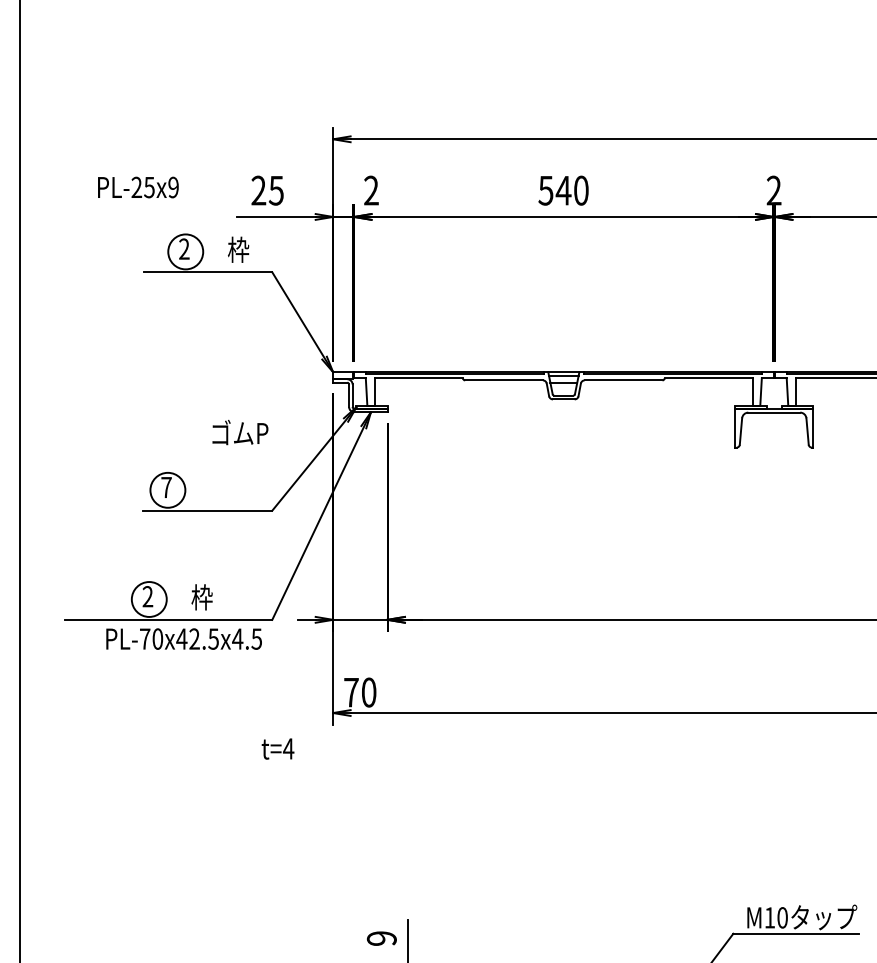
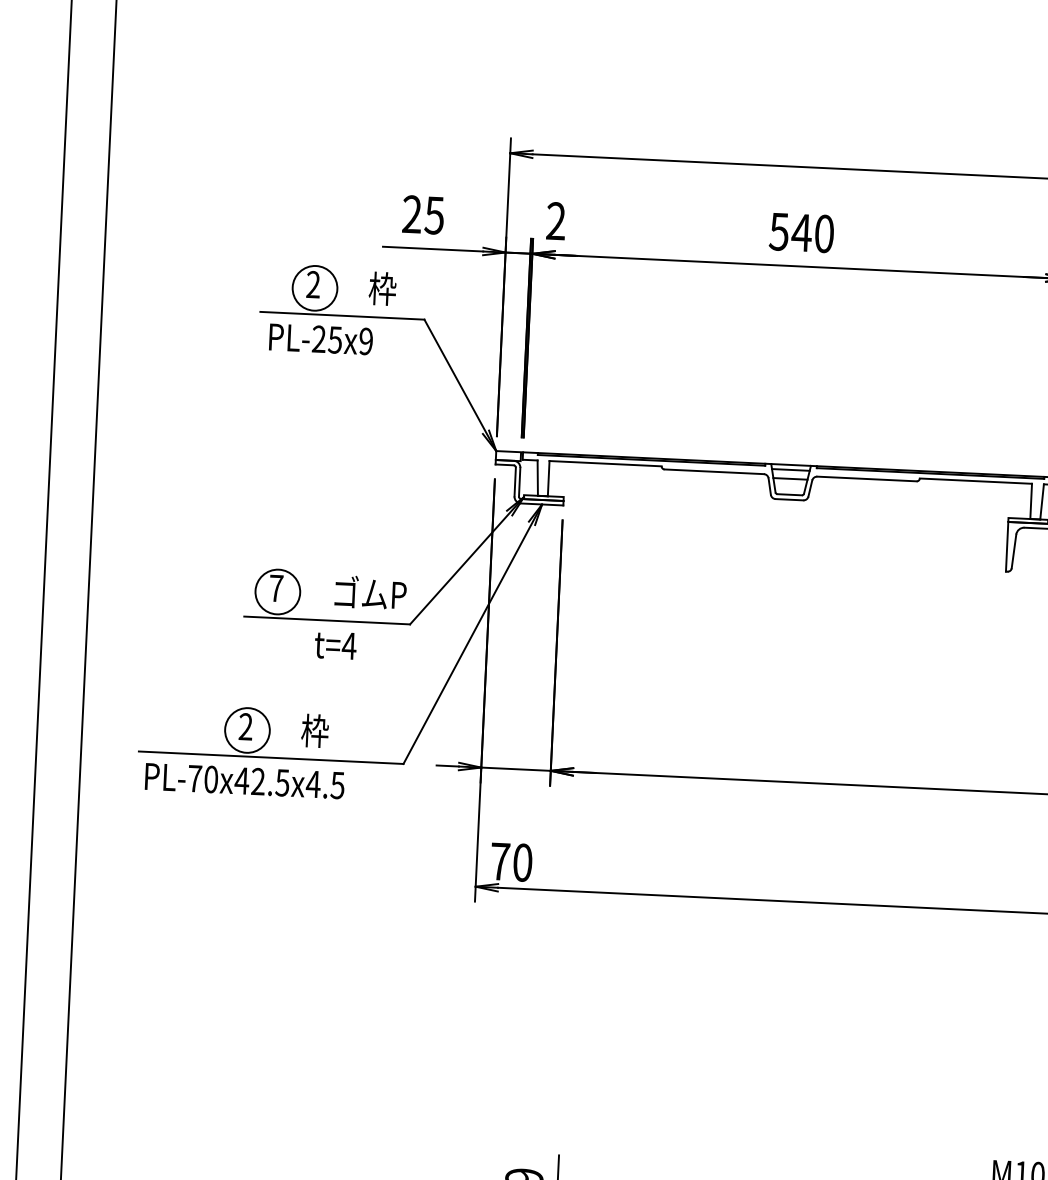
text: (138, 187) -> (321, 339), moved
text: (240, 432) -> (370, 592), moved
text: (183, 638) -> (244, 780), moved
text: (277, 748) -> (335, 644), moved

